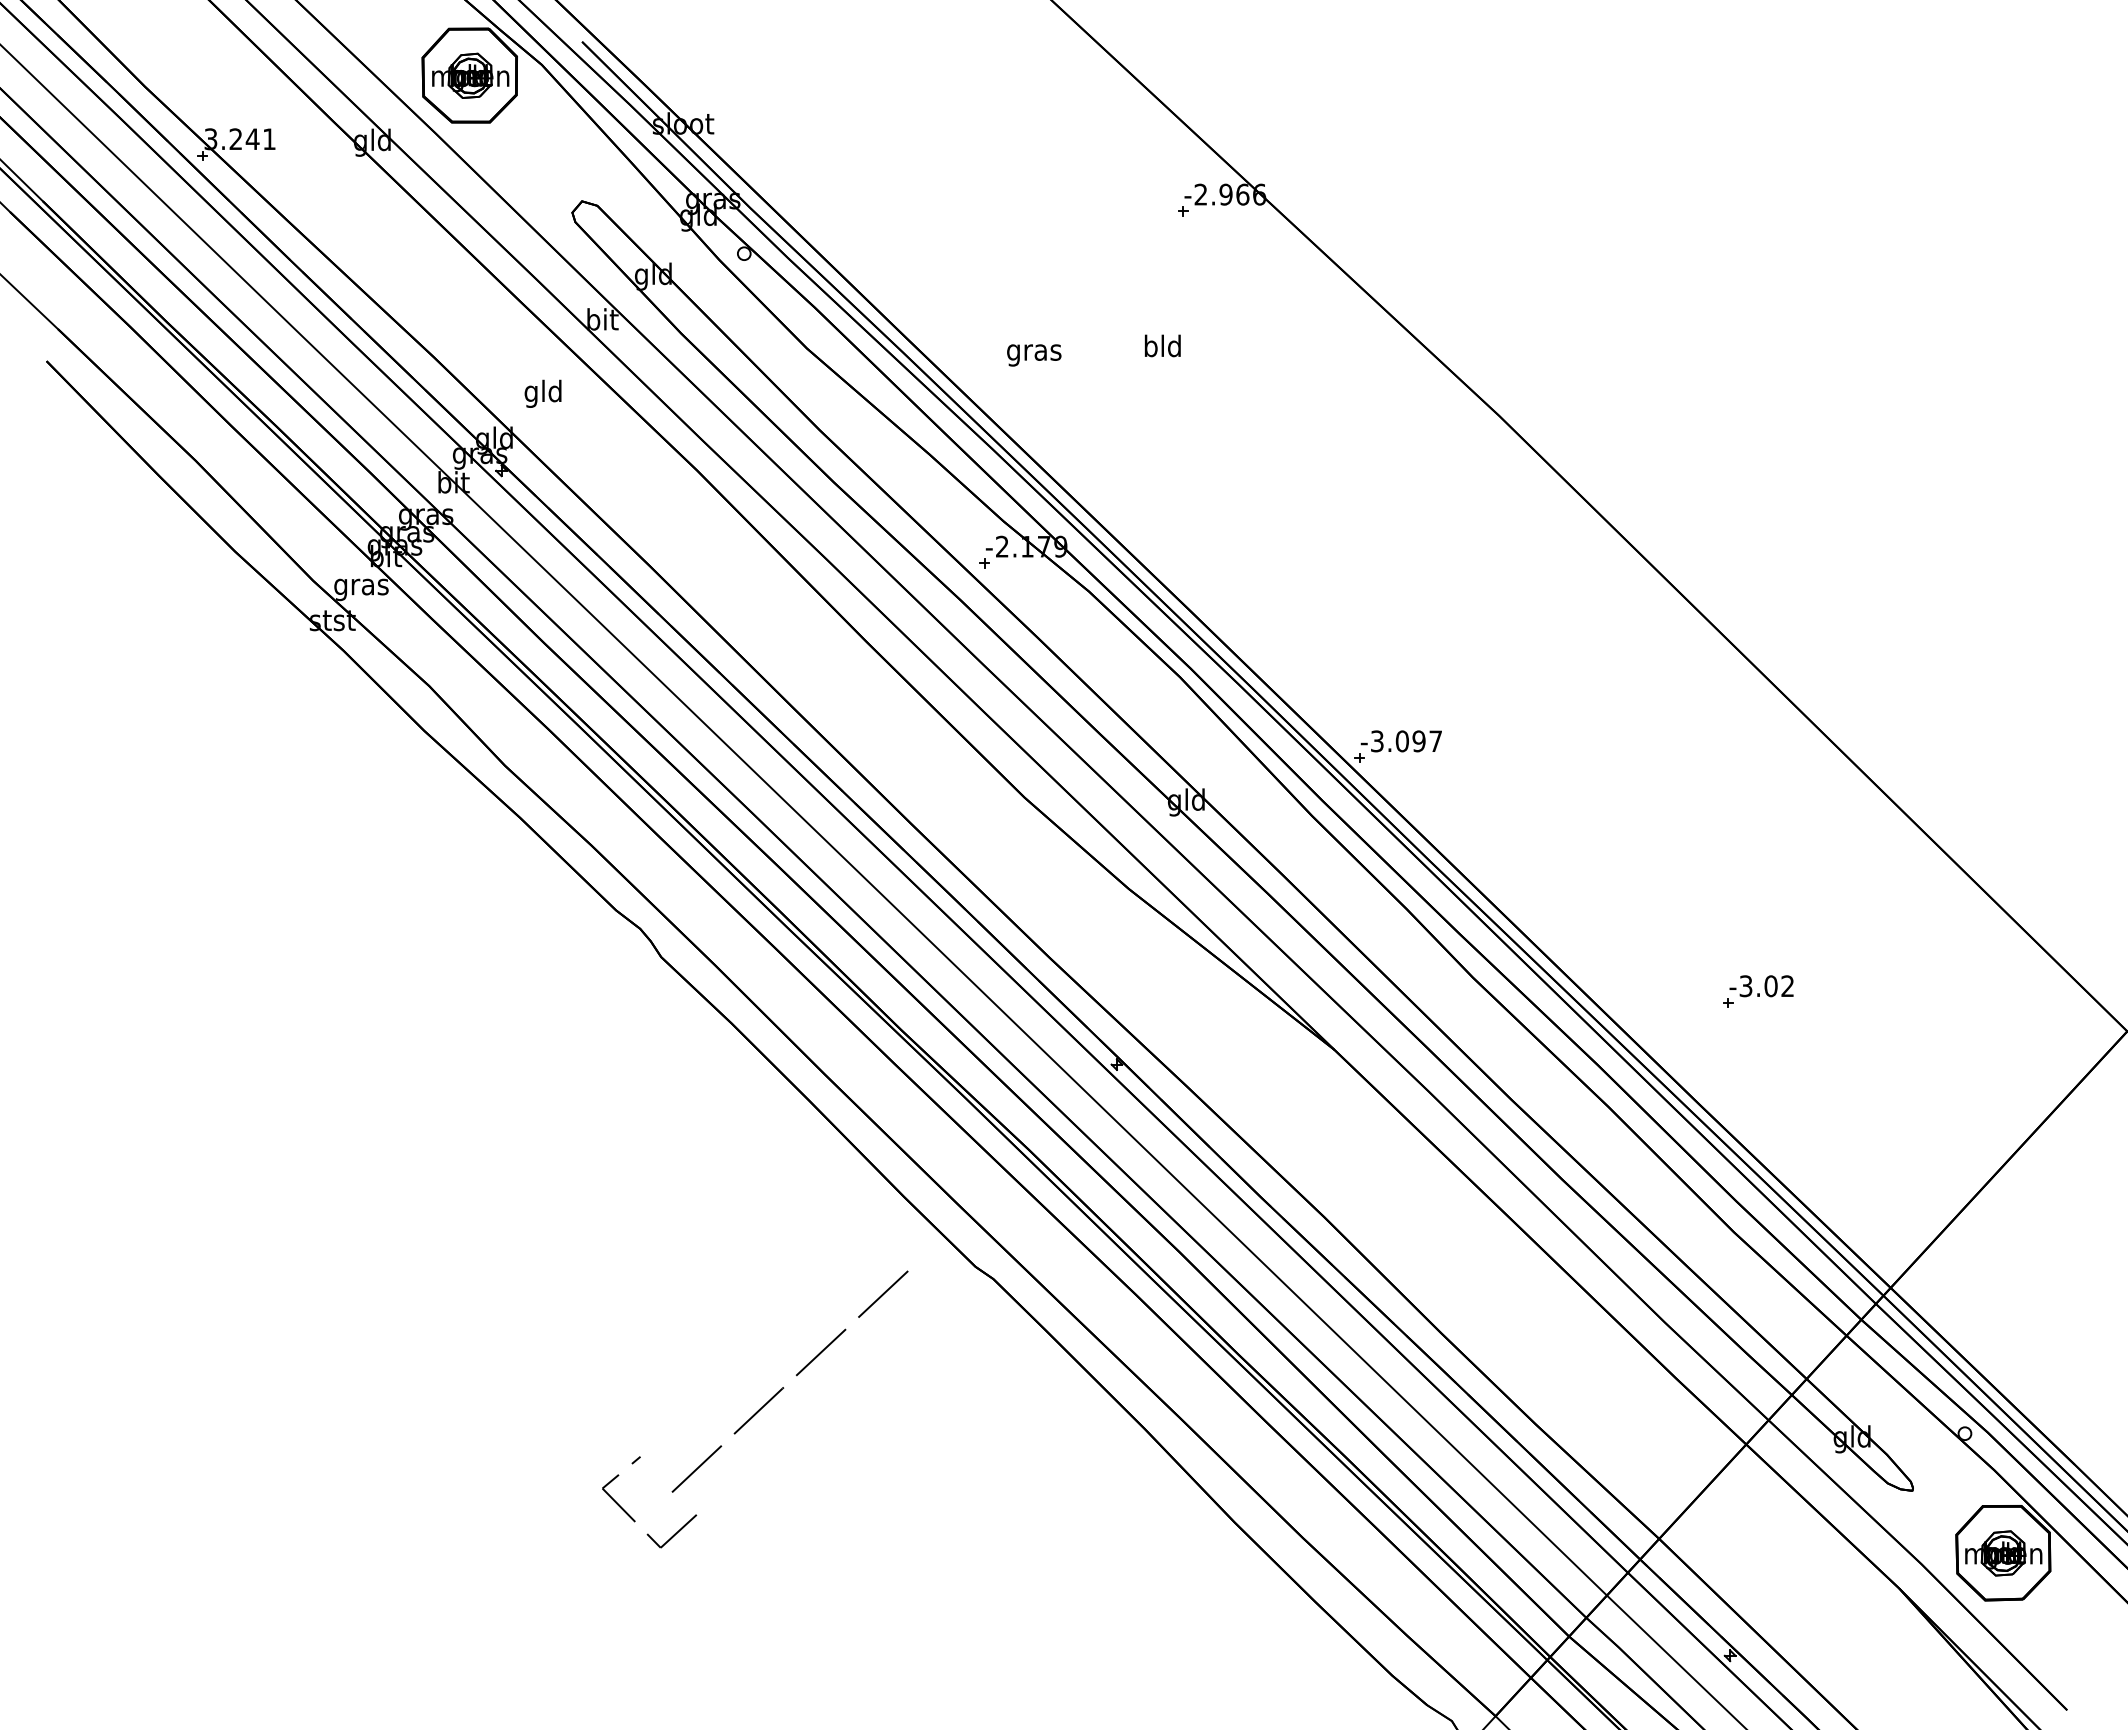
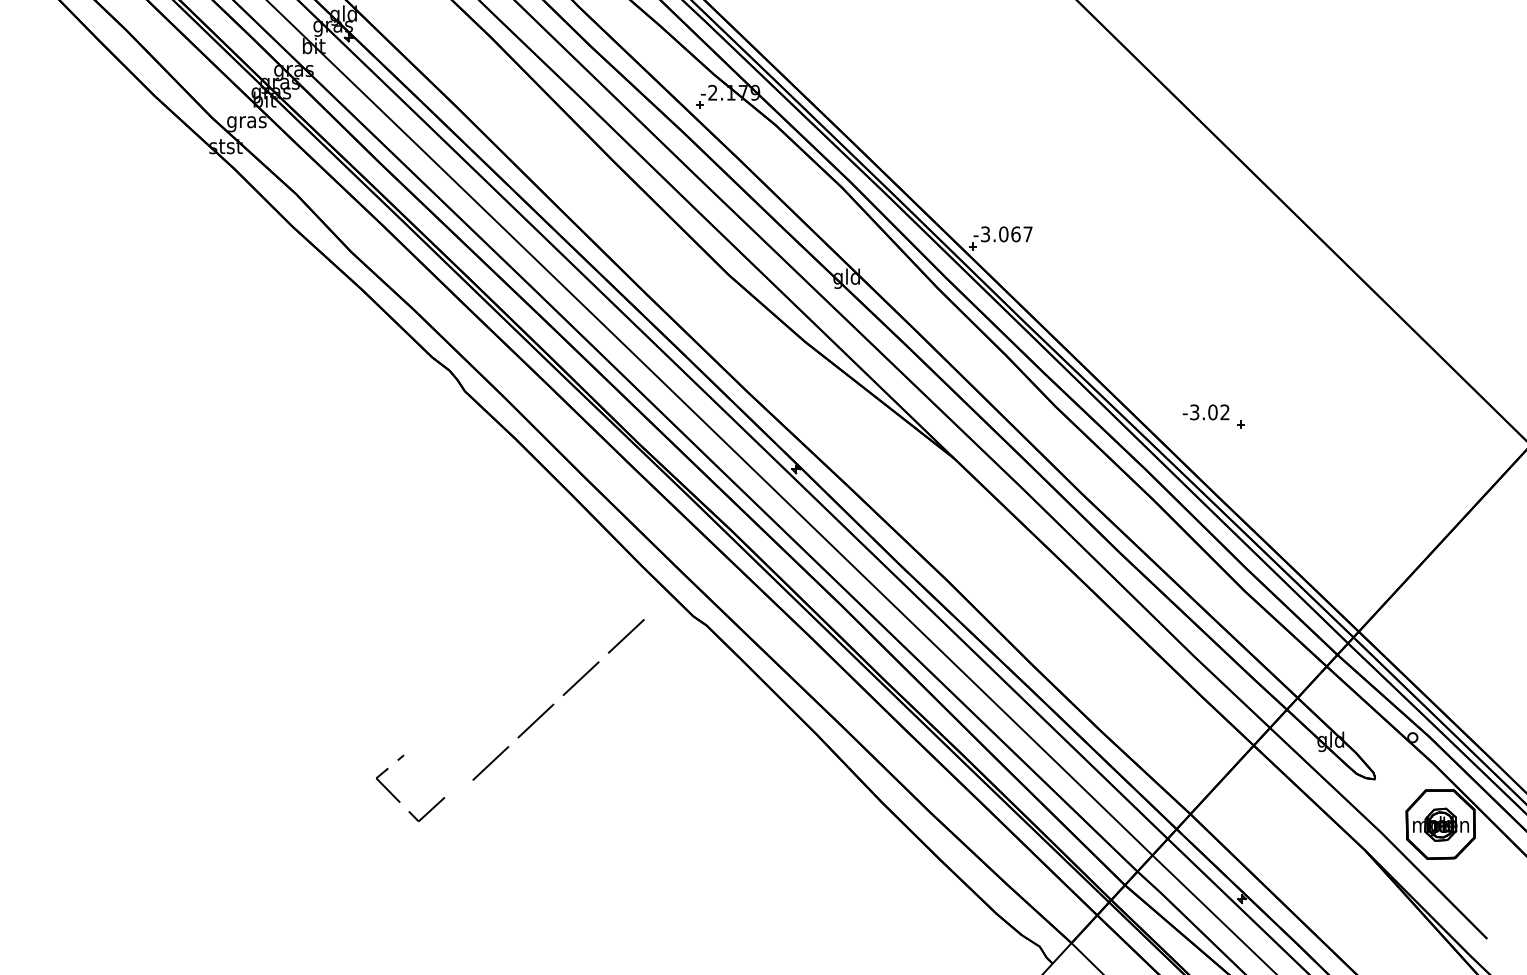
text: (1418, 741) -> (1015, 234), -3.097 -> -3.067
text: (1761, 986) -> (1205, 412), moved
line: (633, 1518) -> (398, 800), moved

